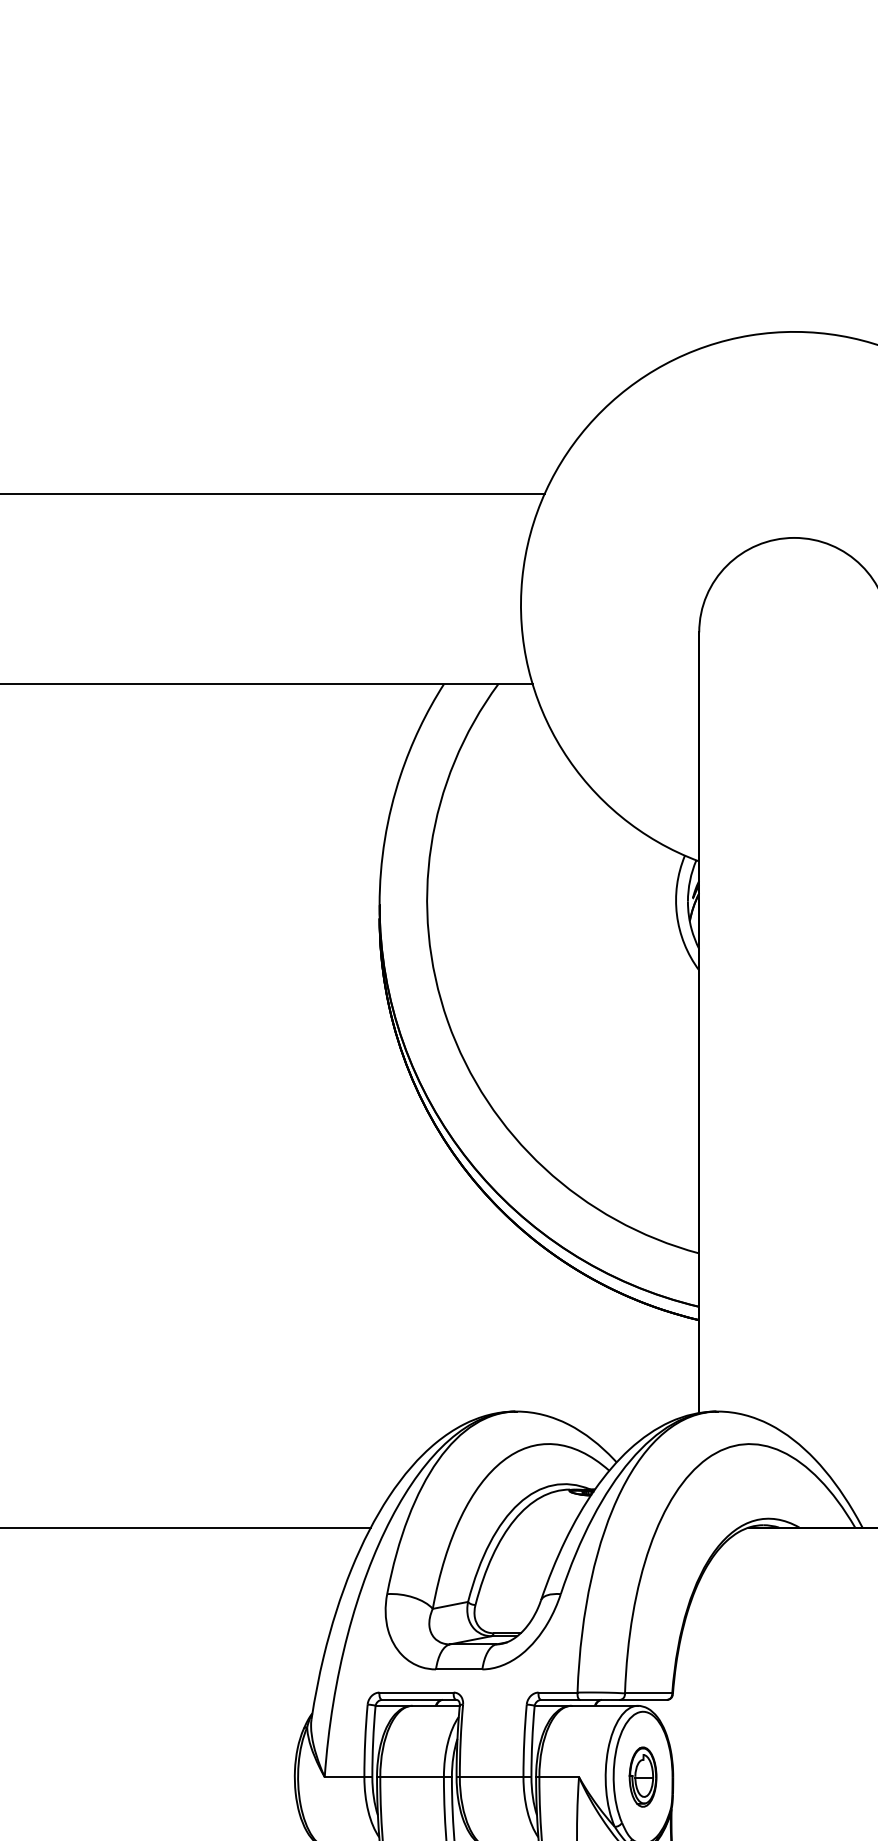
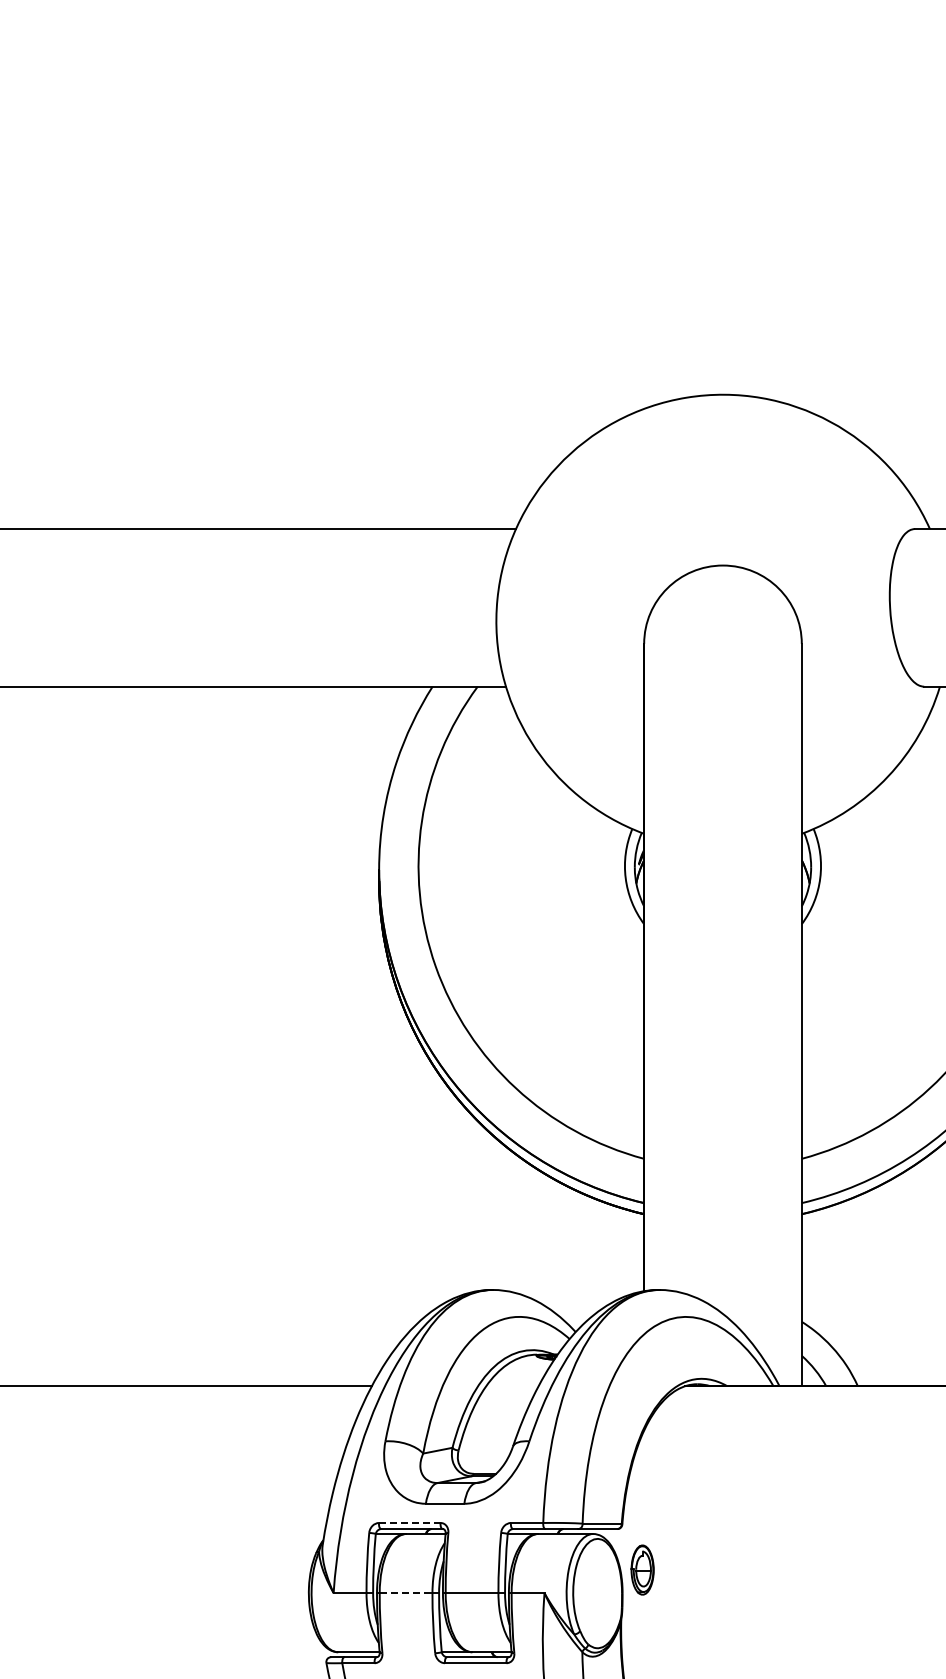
line: (416, 1691) -> (409, 1522), solid -> dashed
part: (642, 1776) -> (642, 1569), moved
line: (412, 1777) -> (406, 1593), solid -> dashed

